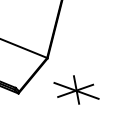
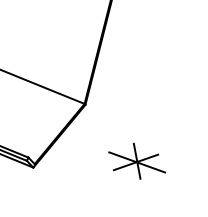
part: (76, 89) -> (137, 160), size x0.7

